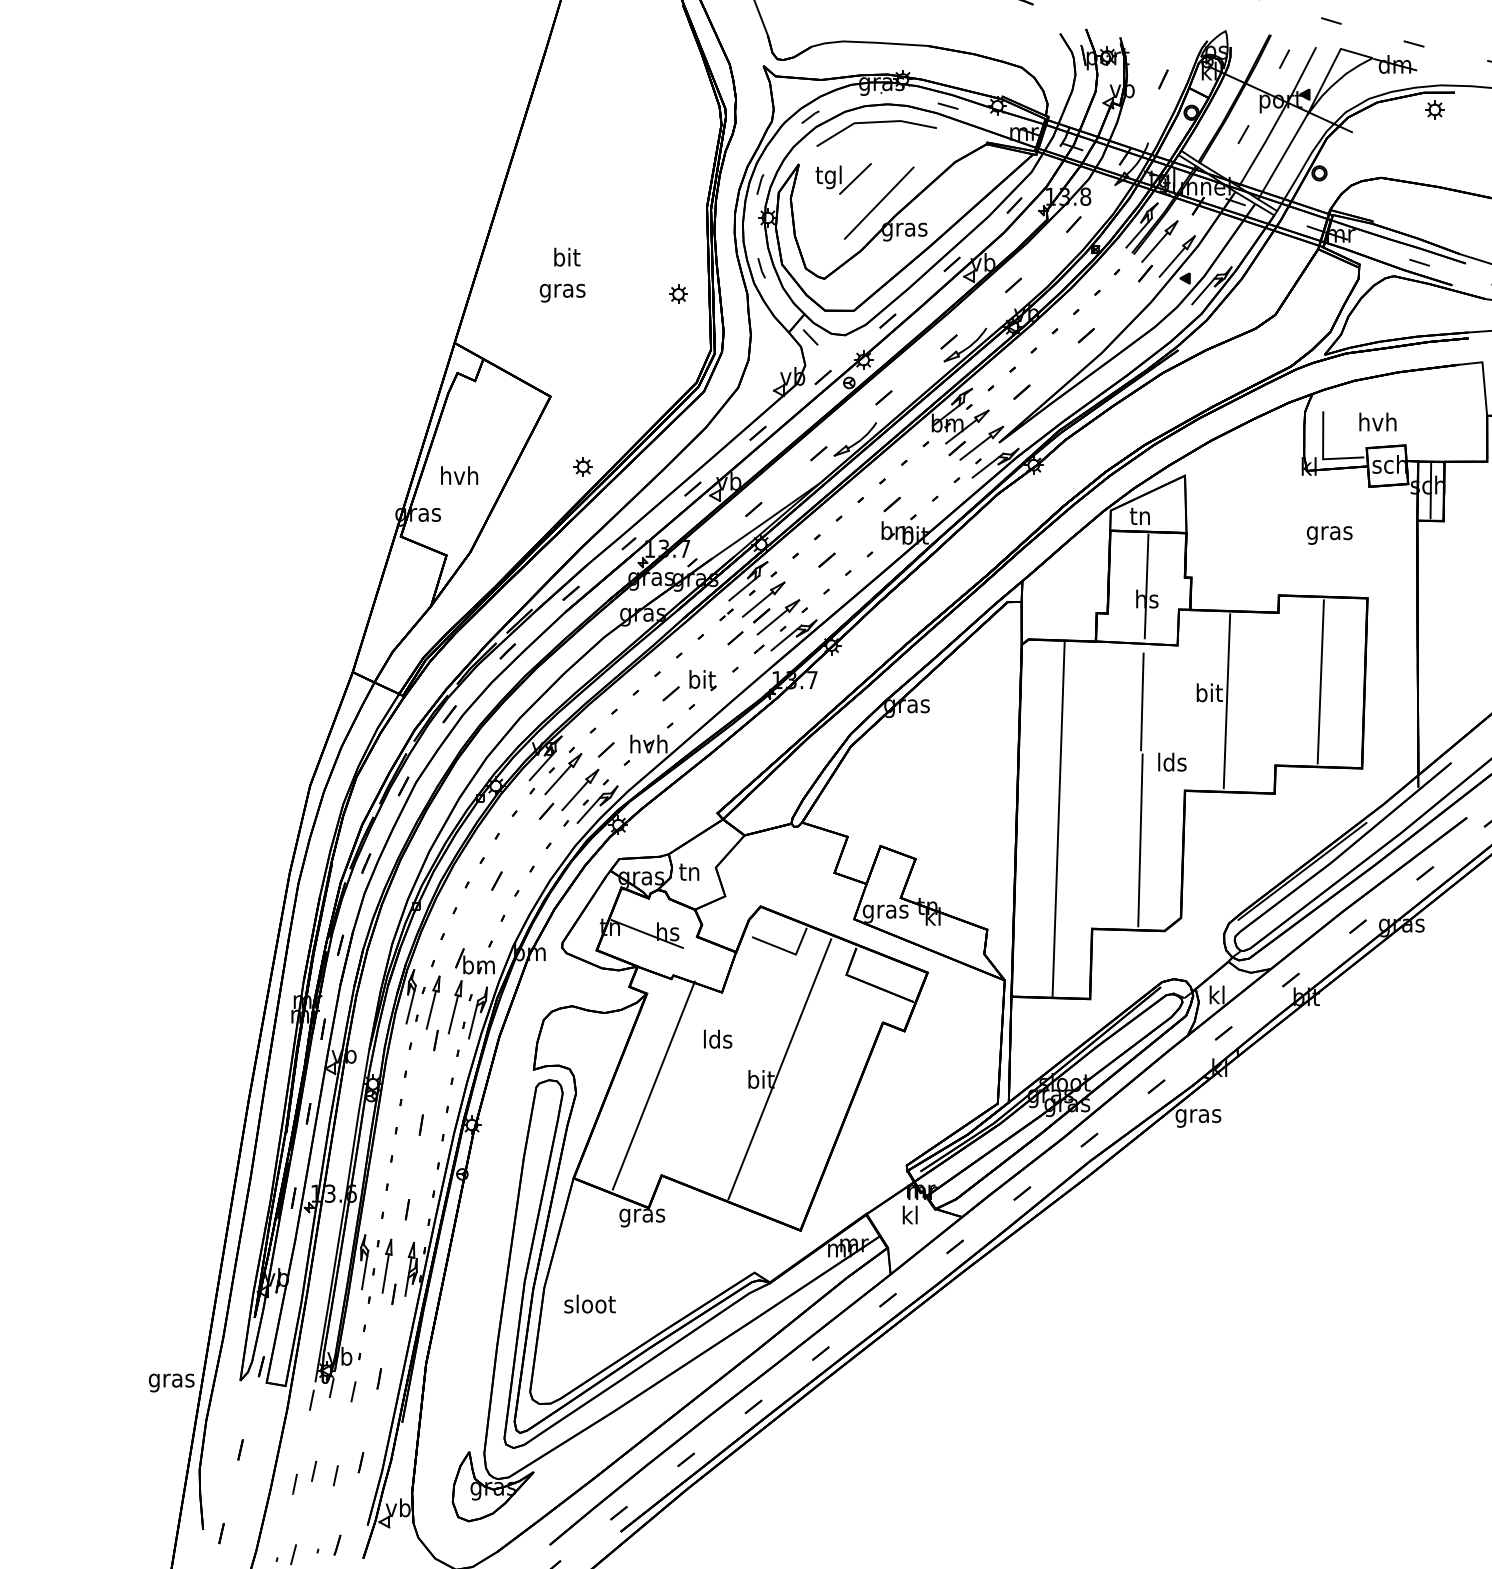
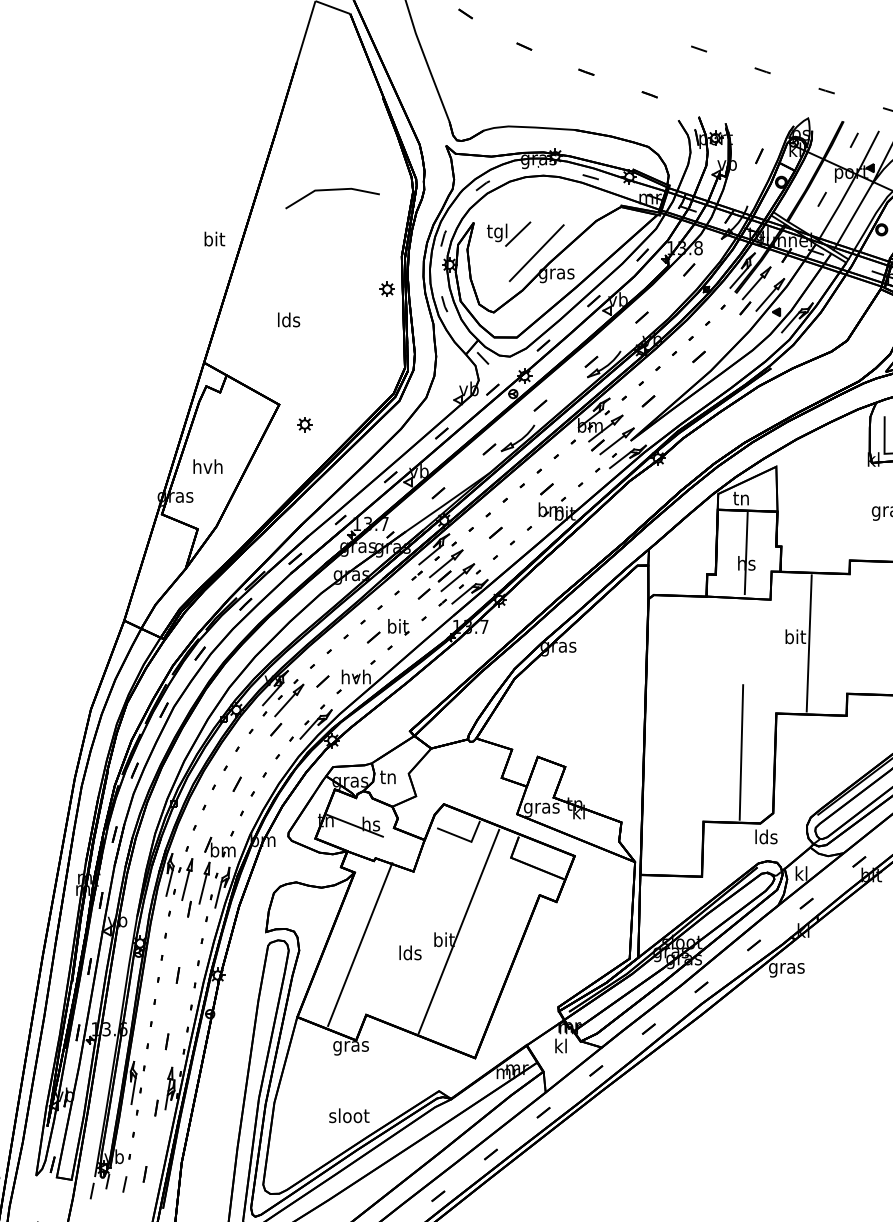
line: (876, 123) -> (332, 190), moved
text: (567, 256) -> (214, 238), moved
text: (562, 290) -> (288, 321), gras -> lds
part: (678, 293) -> (387, 288), moved
part: (582, 466) -> (304, 424), moved
line: (1320, 681) -> (882, 627), removed
line: (1142, 701) -> (743, 643), removed
text: (1172, 761) -> (766, 836), moved
part: (580, 790) -> (302, 713), removed
line: (1058, 818) -> (677, 735), removed
text: (718, 1038) -> (410, 952), moved
part: (386, 1265) -> (150, 1085), removed
text: (589, 1303) -> (348, 1115), moved

